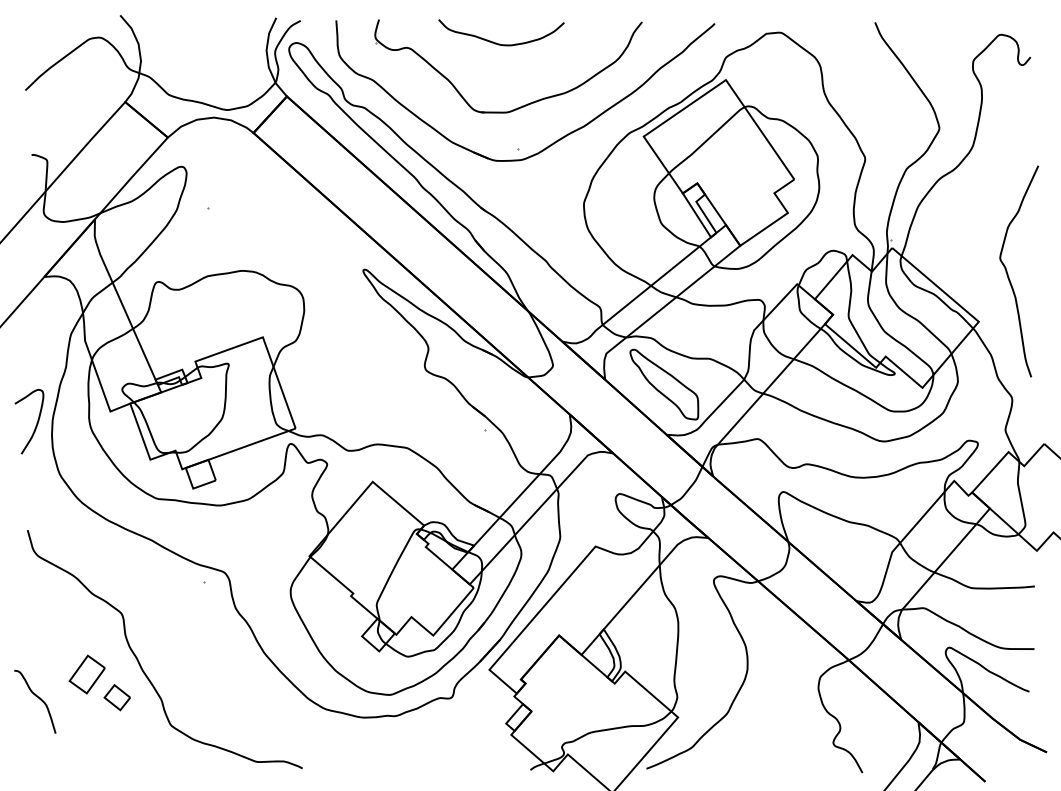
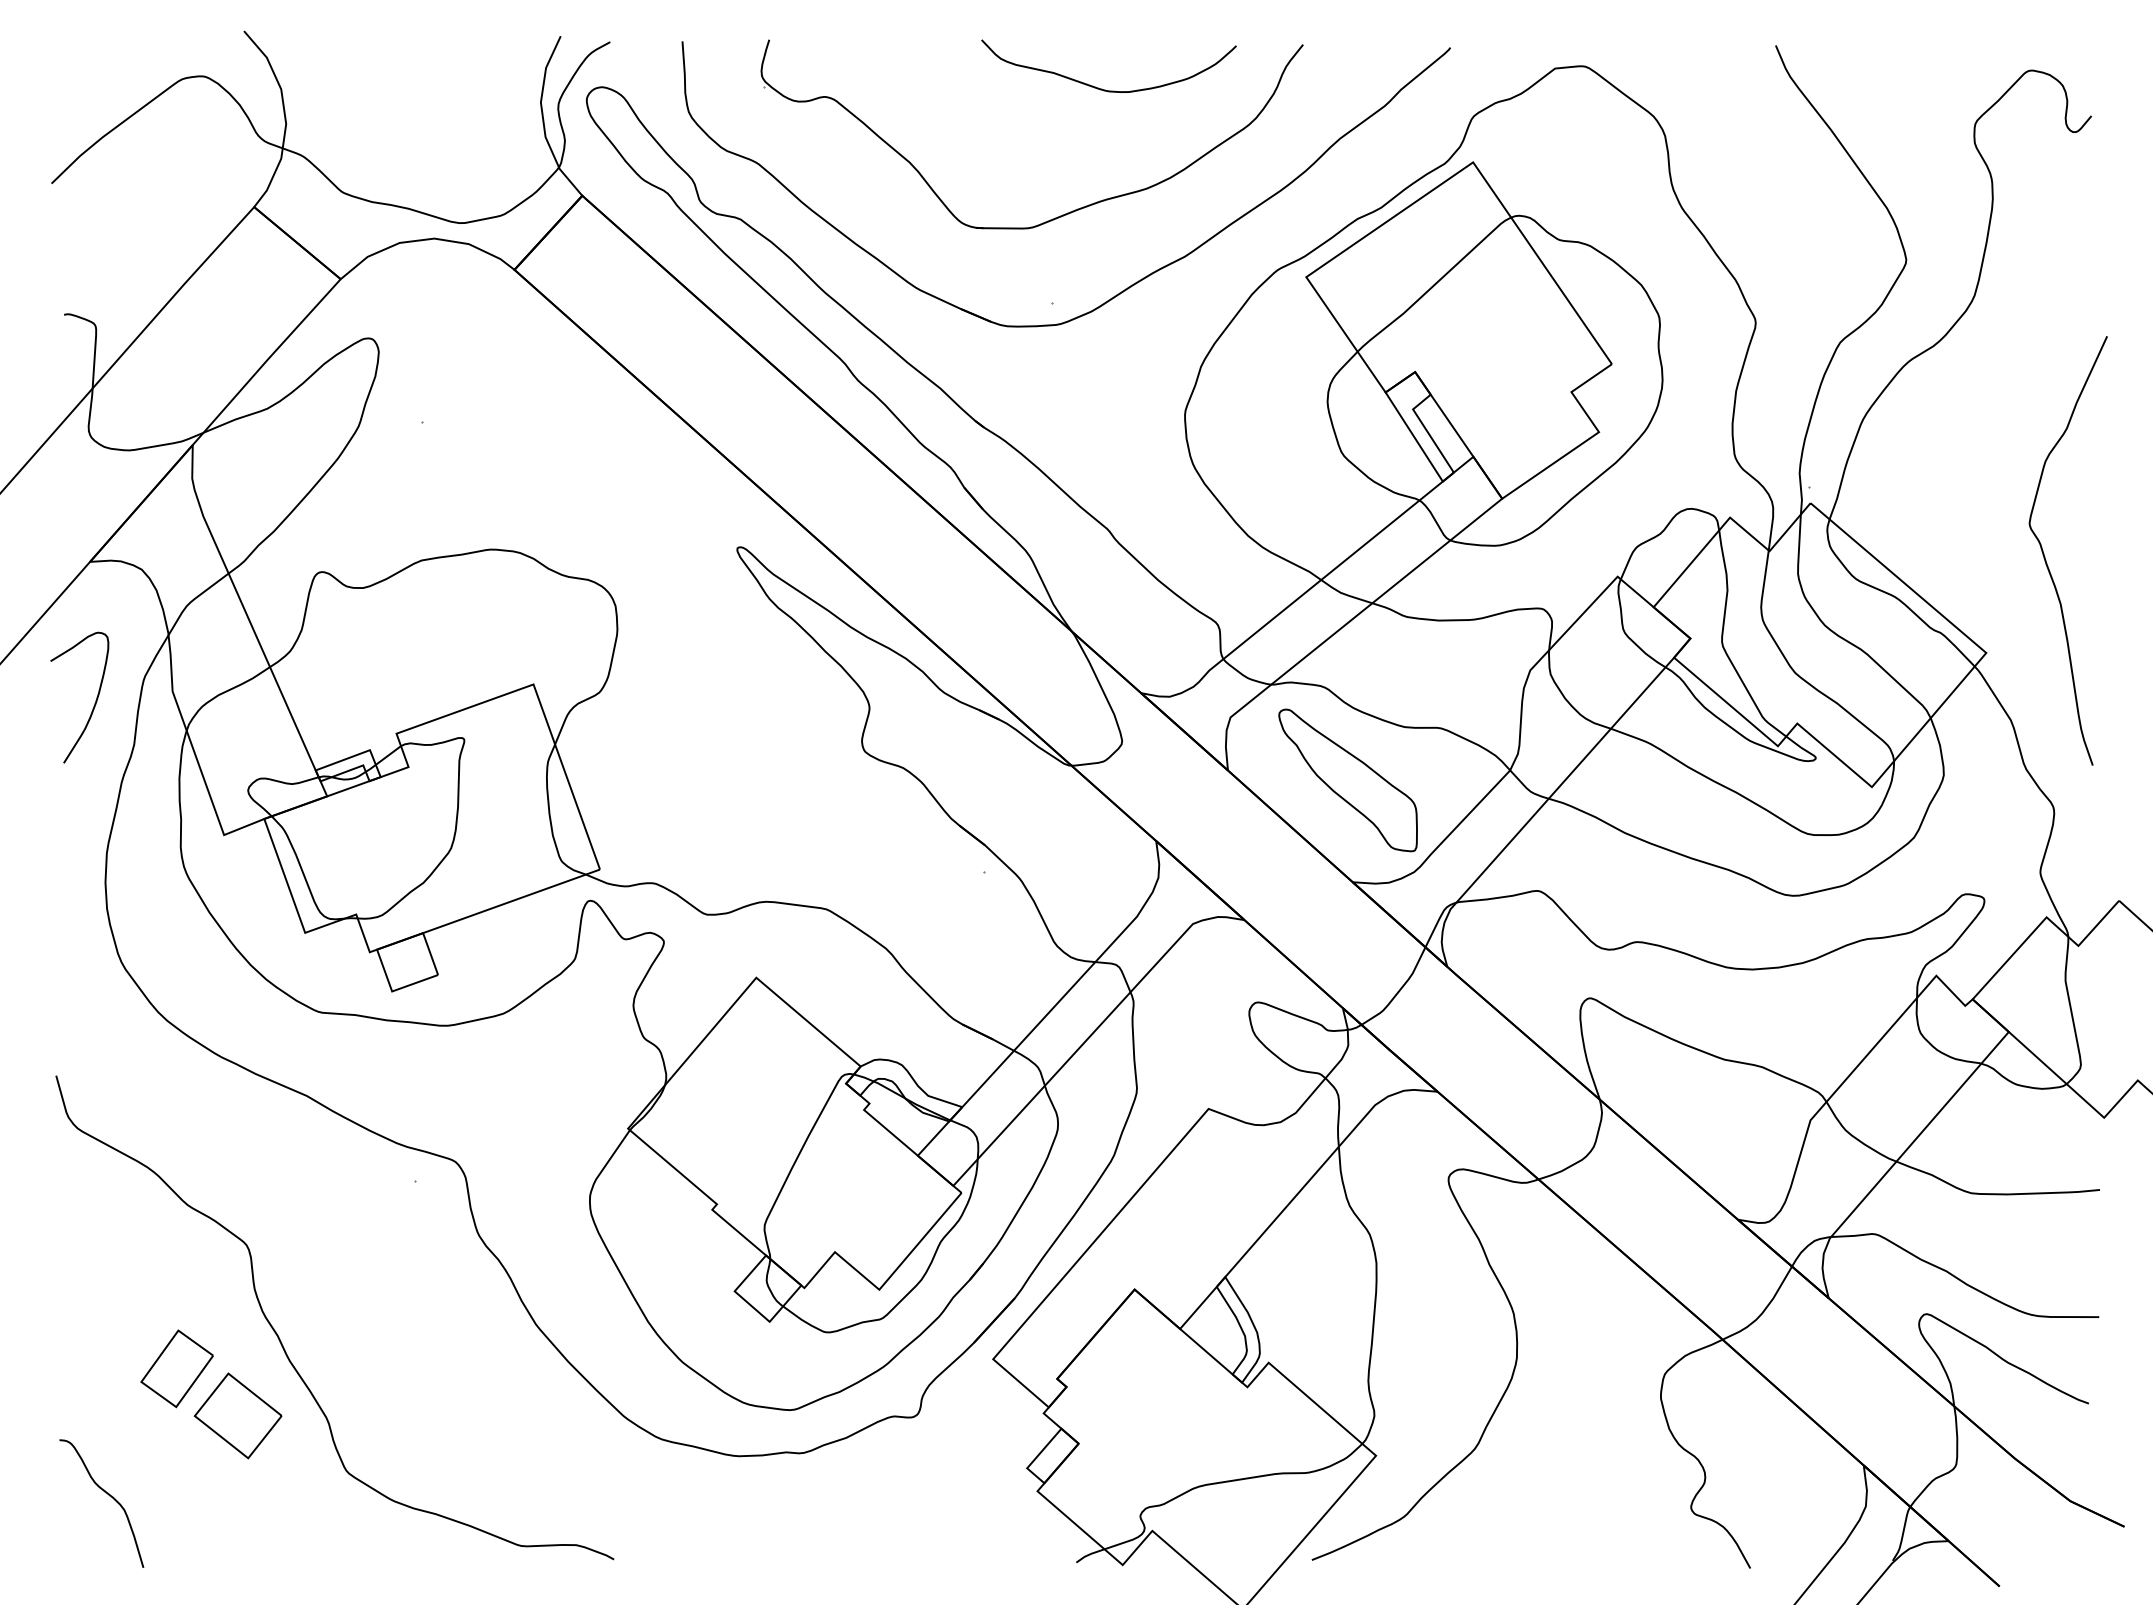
curve: (496, 42) -> (1098, 86), moved
curve: (36, 422) -> (94, 699), moved
part: (117, 697) -> (238, 1415), size x1.67
curve: (38, 698) -> (108, 1496), moved

